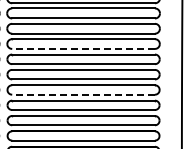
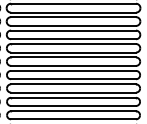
line: (83, 48) -> (73, 52), dashed -> solid
line: (83, 94) -> (73, 92), dashed -> solid

